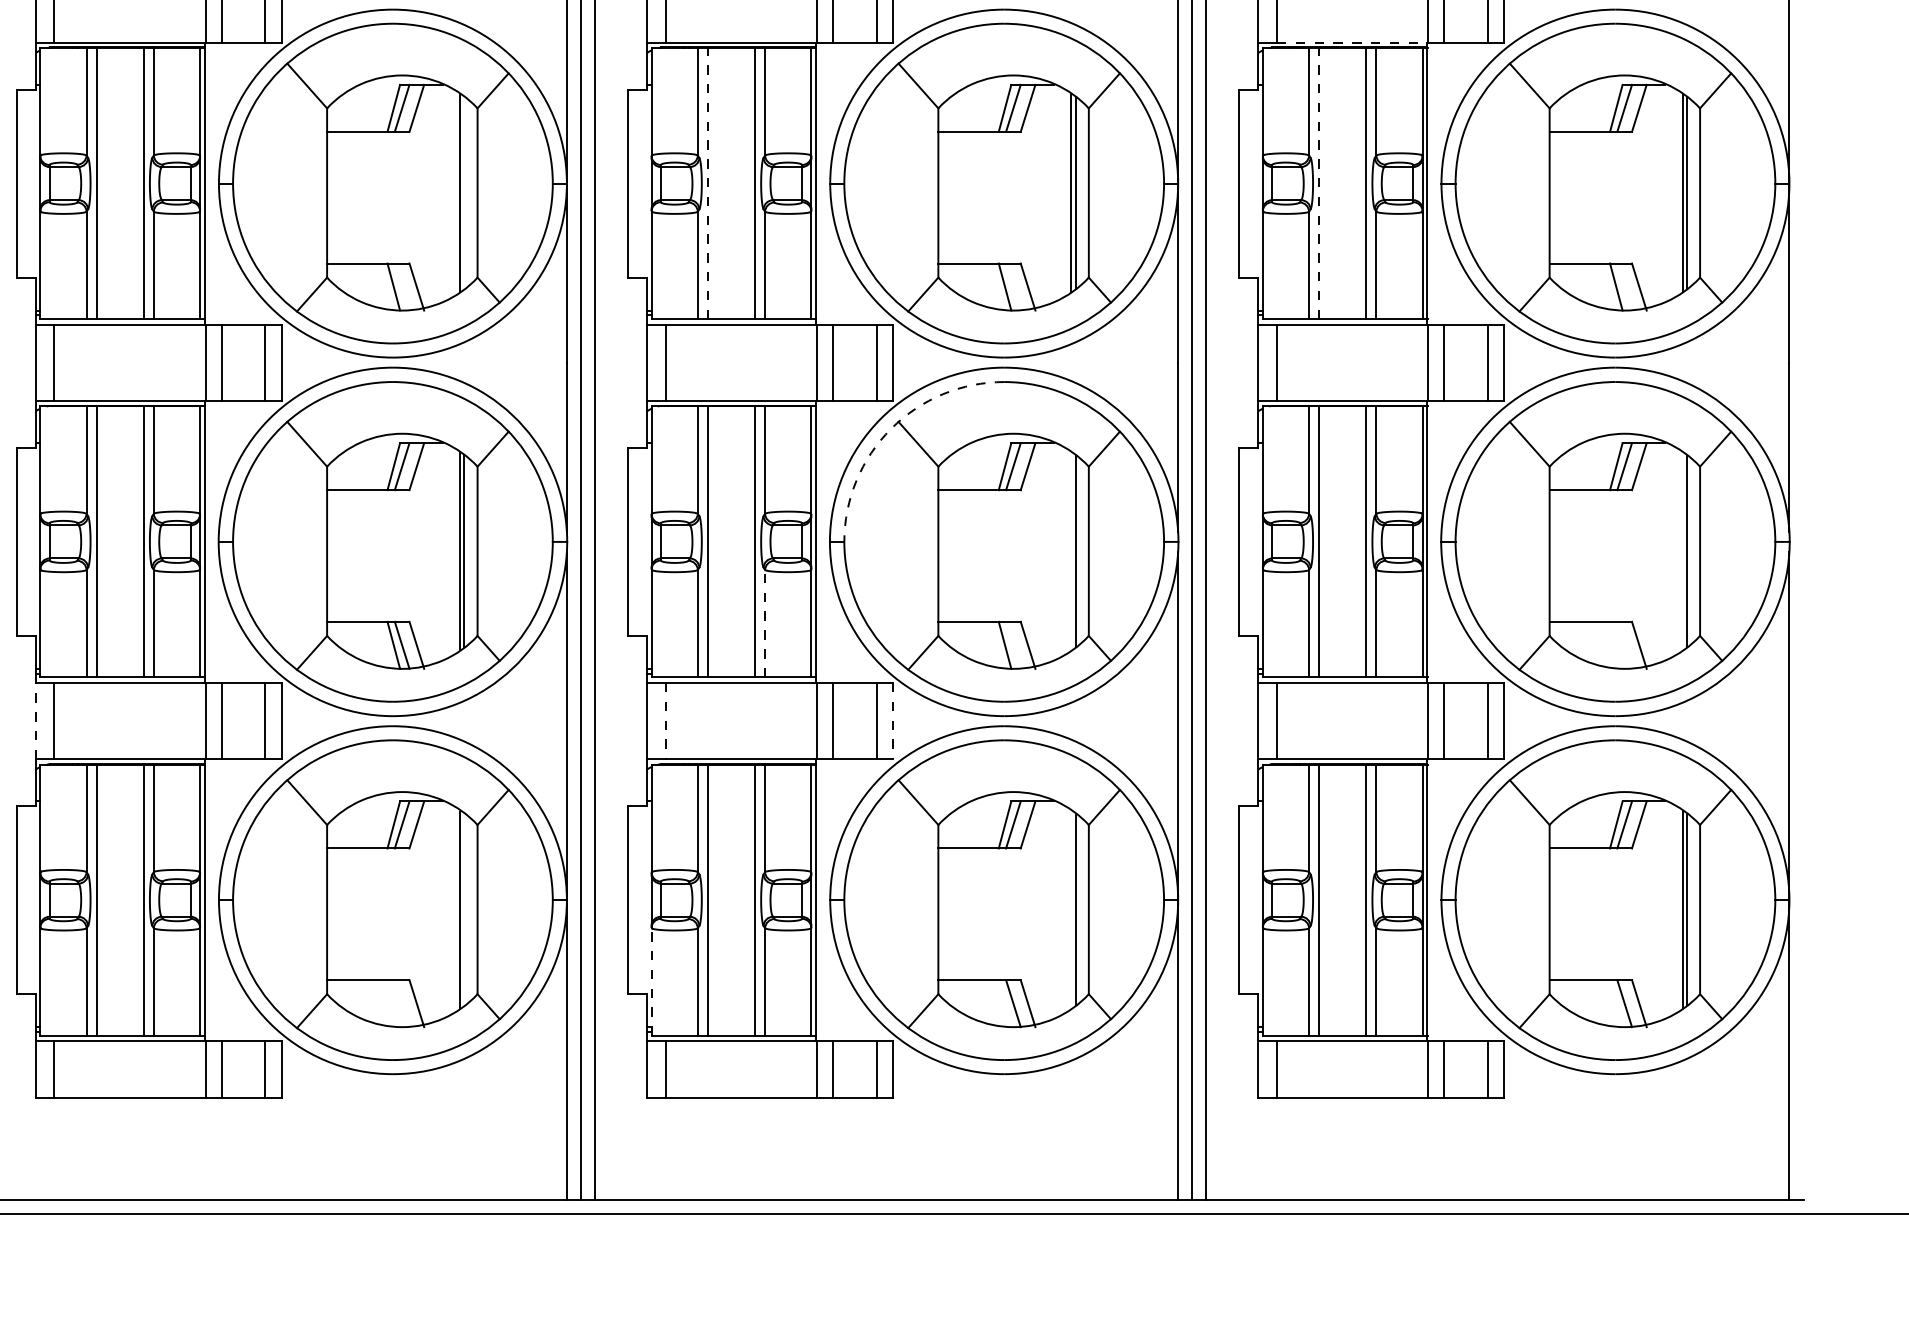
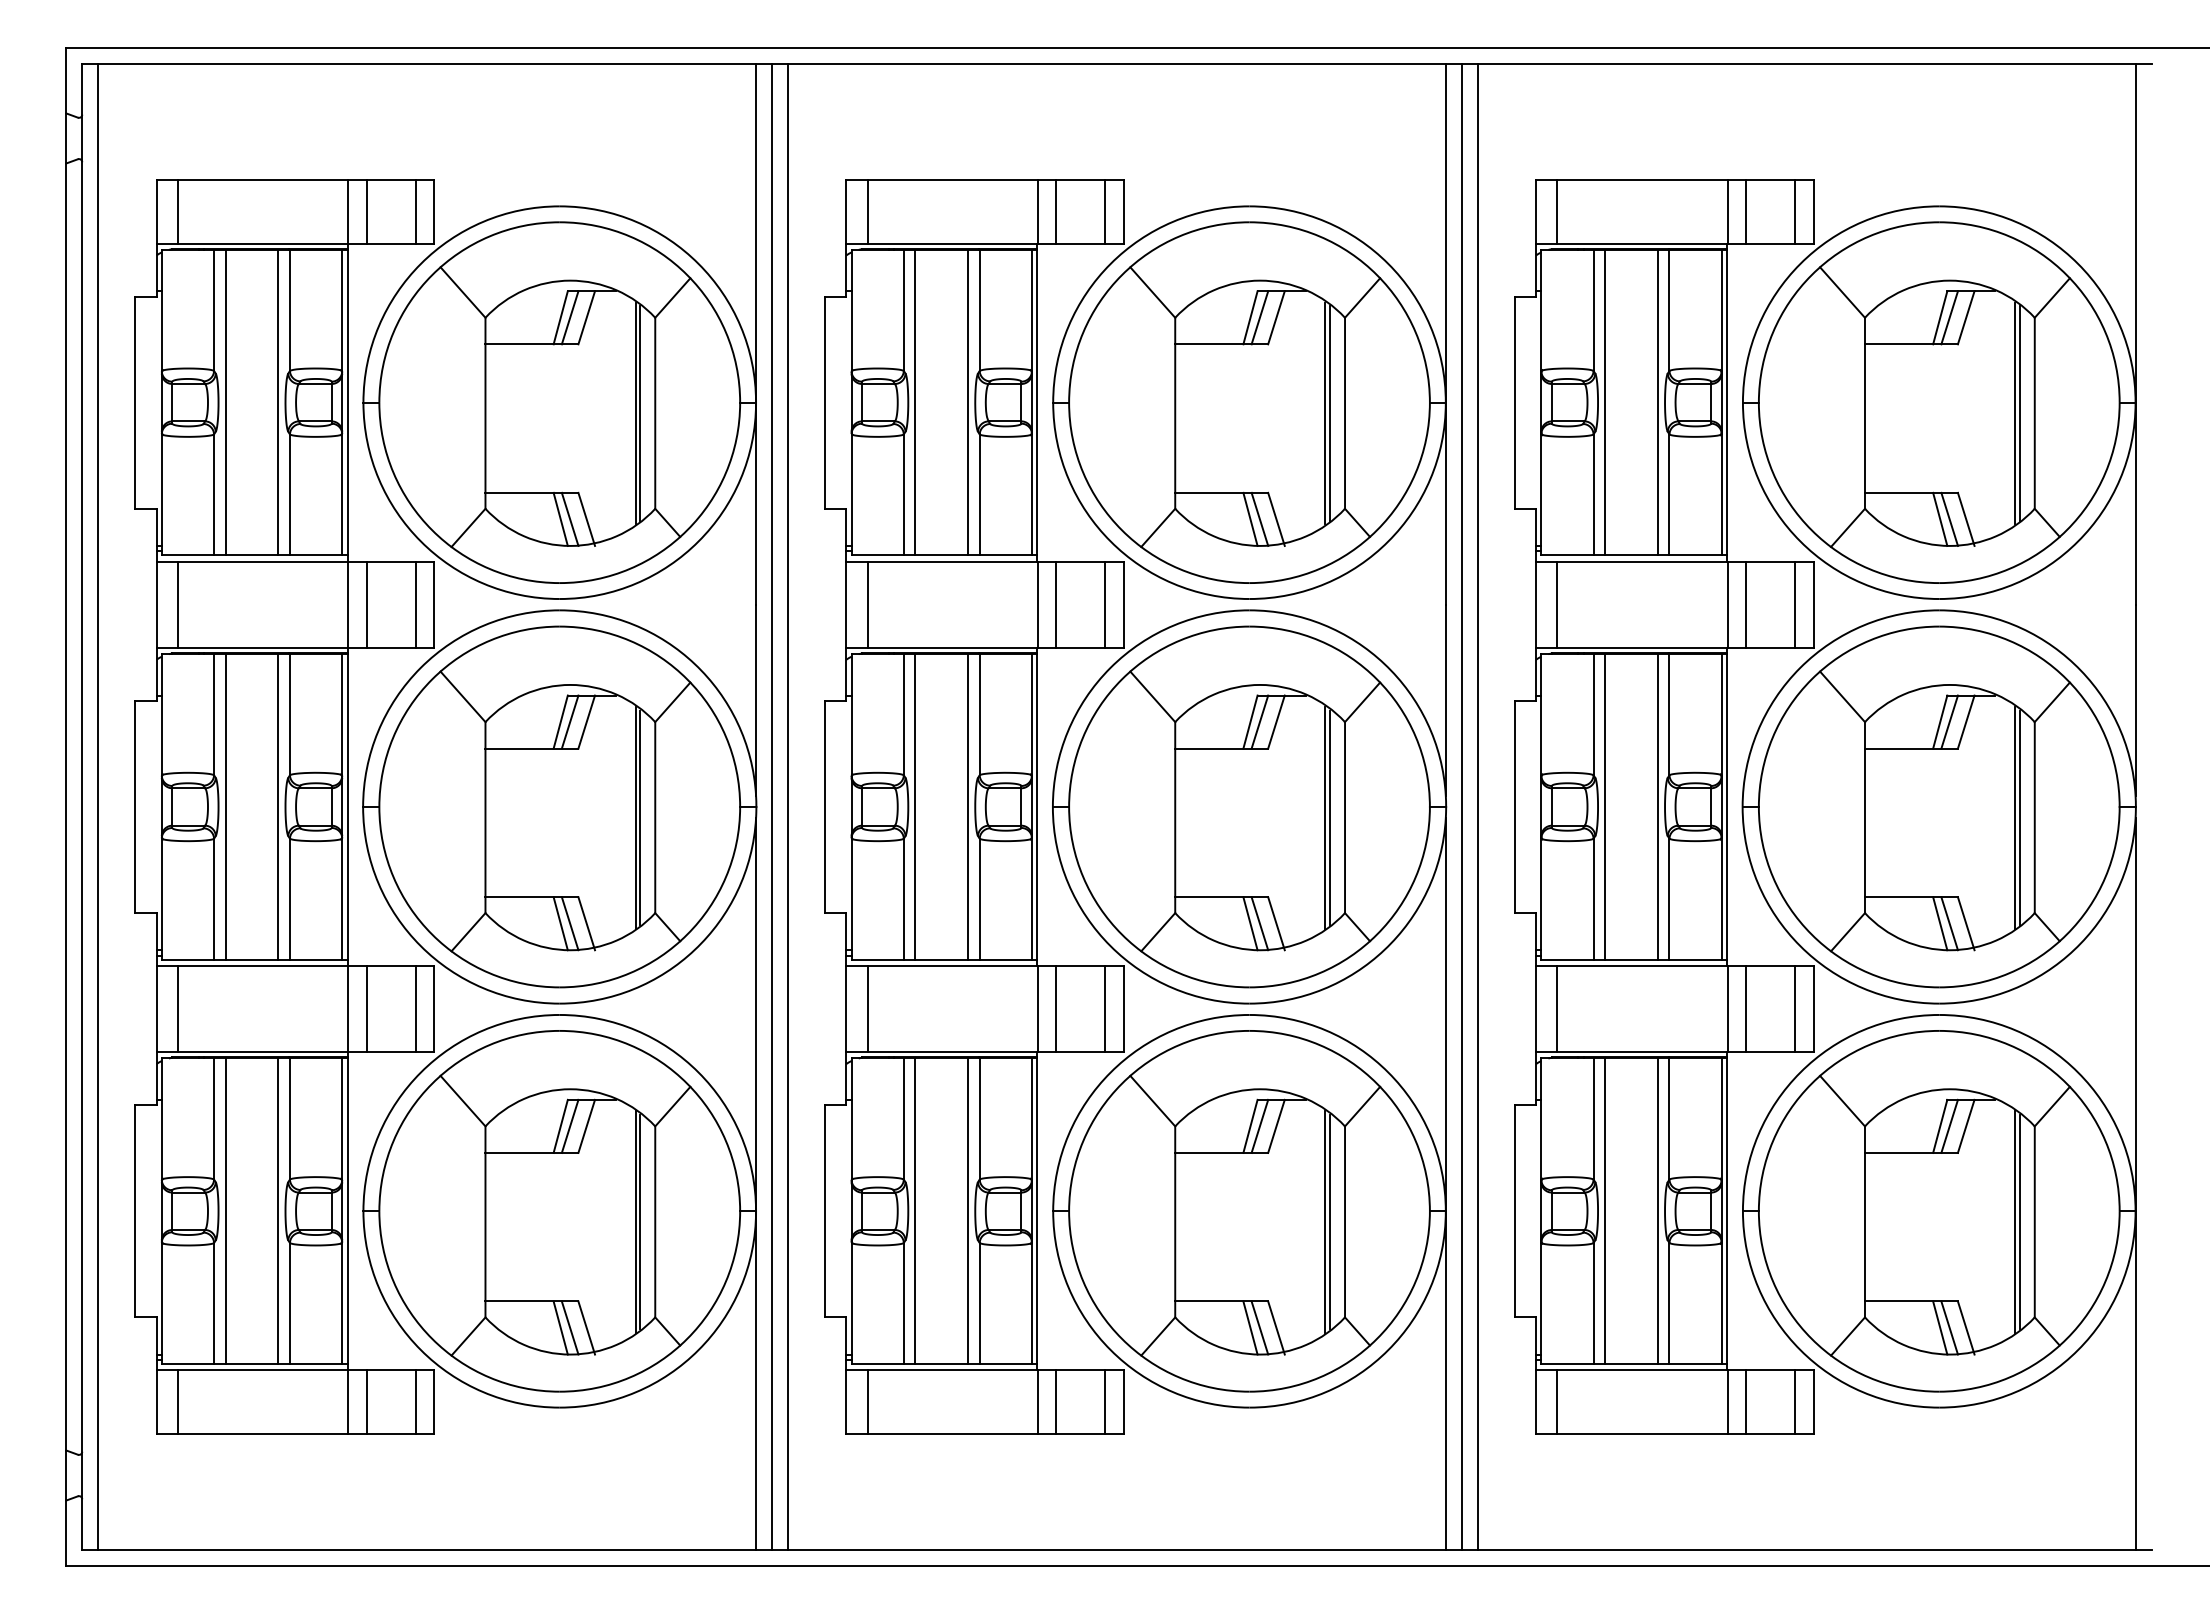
line: (1353, 42) -> (1643, 243), dashed -> solid
line: (708, 183) -> (915, 402), dashed -> solid
line: (1319, 183) -> (1605, 402), dashed -> solid
line: (464, 193) -> (640, 413), added
line: (401, 286) -> (569, 518), added
line: (1013, 286) -> (1259, 518), added
line: (1624, 286) -> (1949, 518), added
arc: (890, 428) -> (1121, 679), dashed -> solid
line: (1071, 551) -> (1325, 817), added
line: (1683, 551) -> (2015, 817), added
line: (764, 623) -> (979, 899), dashed -> solid
line: (1013, 645) -> (1259, 923), added
line: (1616, 645) -> (1940, 923), added
line: (1624, 645) -> (1949, 923), added
line: (35, 721) -> (156, 1009), dashed -> solid
line: (665, 721) -> (867, 1009), dashed -> solid
line: (892, 721) -> (1123, 1009), dashed -> solid
line: (464, 909) -> (640, 1221), added
line: (1071, 910) -> (1325, 1222), added
line: (651, 981) -> (851, 1303), dashed -> solid
line: (393, 1003) -> (560, 1327), added
line: (401, 1003) -> (569, 1327), added
line: (1005, 1003) -> (1250, 1327), added
line: (1616, 1003) -> (1940, 1327), added

